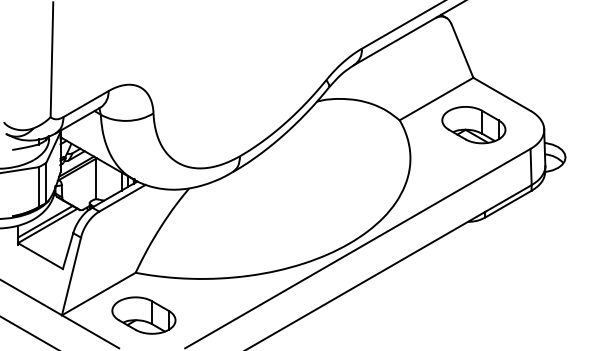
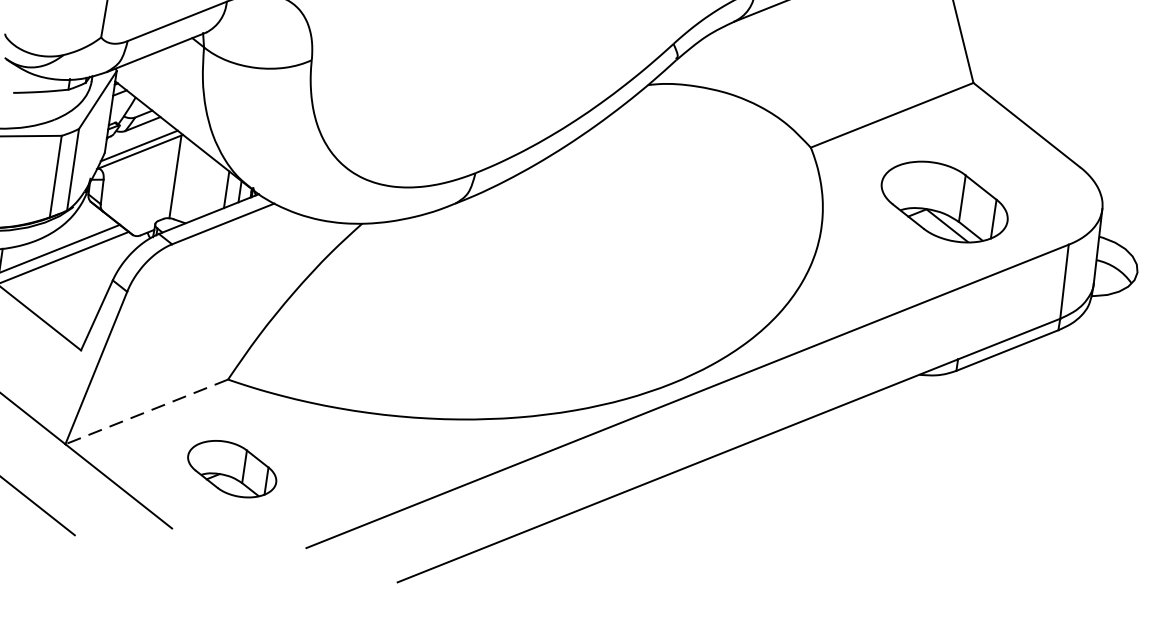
part: (473, 125) -> (943, 202), moved
line: (98, 294) -> (145, 412), solid -> dashed
part: (143, 315) -> (231, 468), size x0.7

